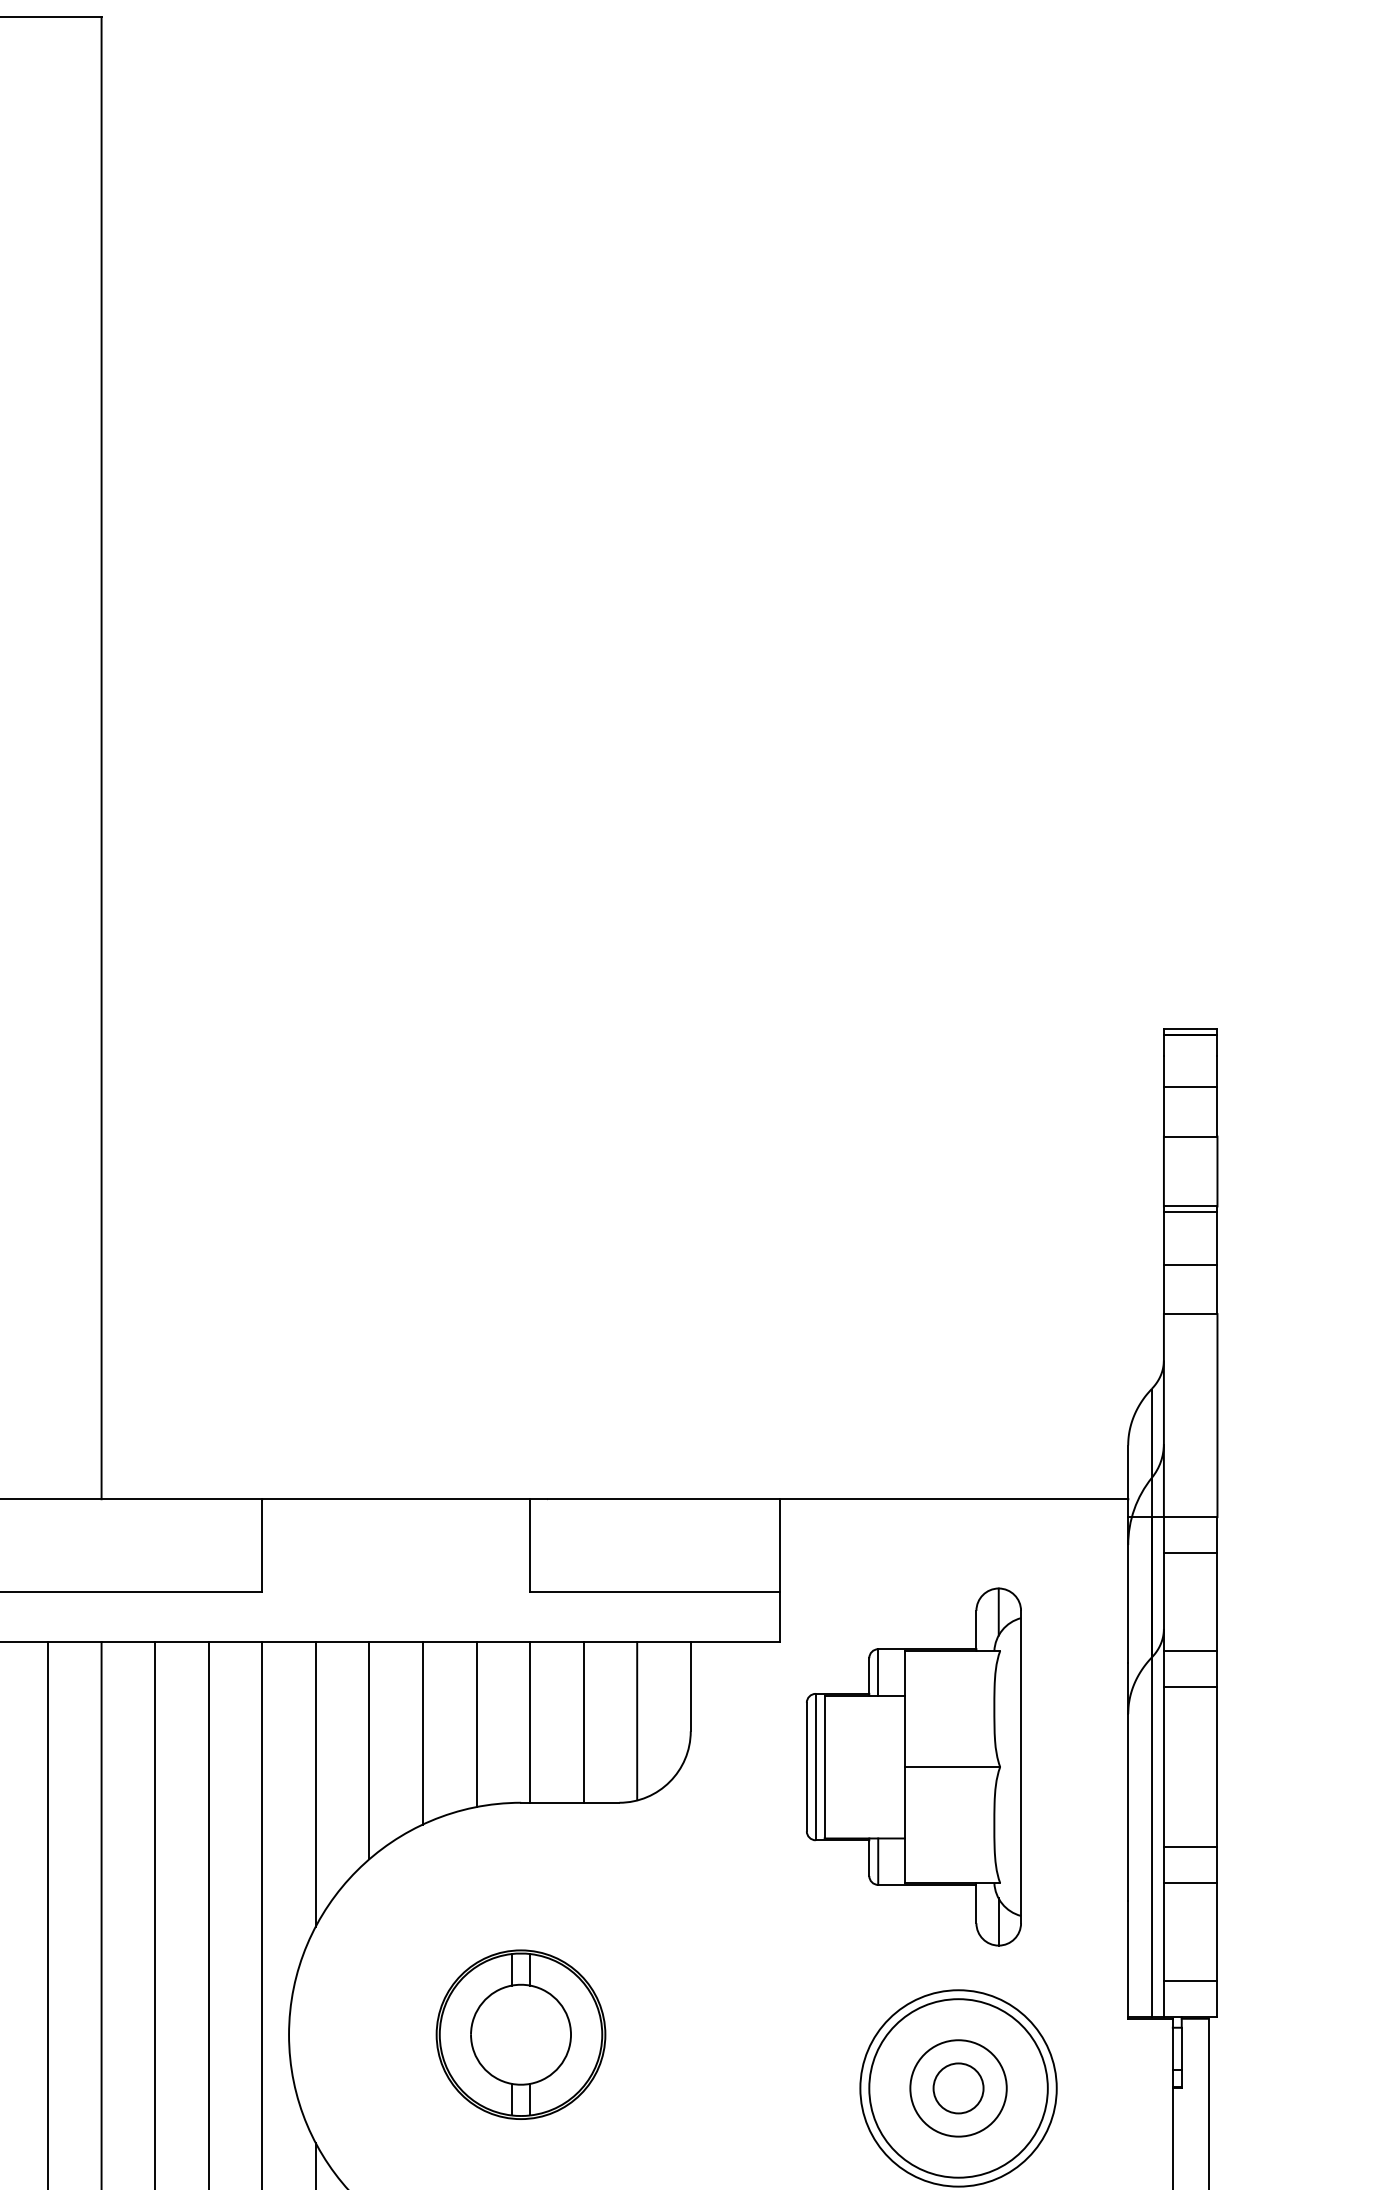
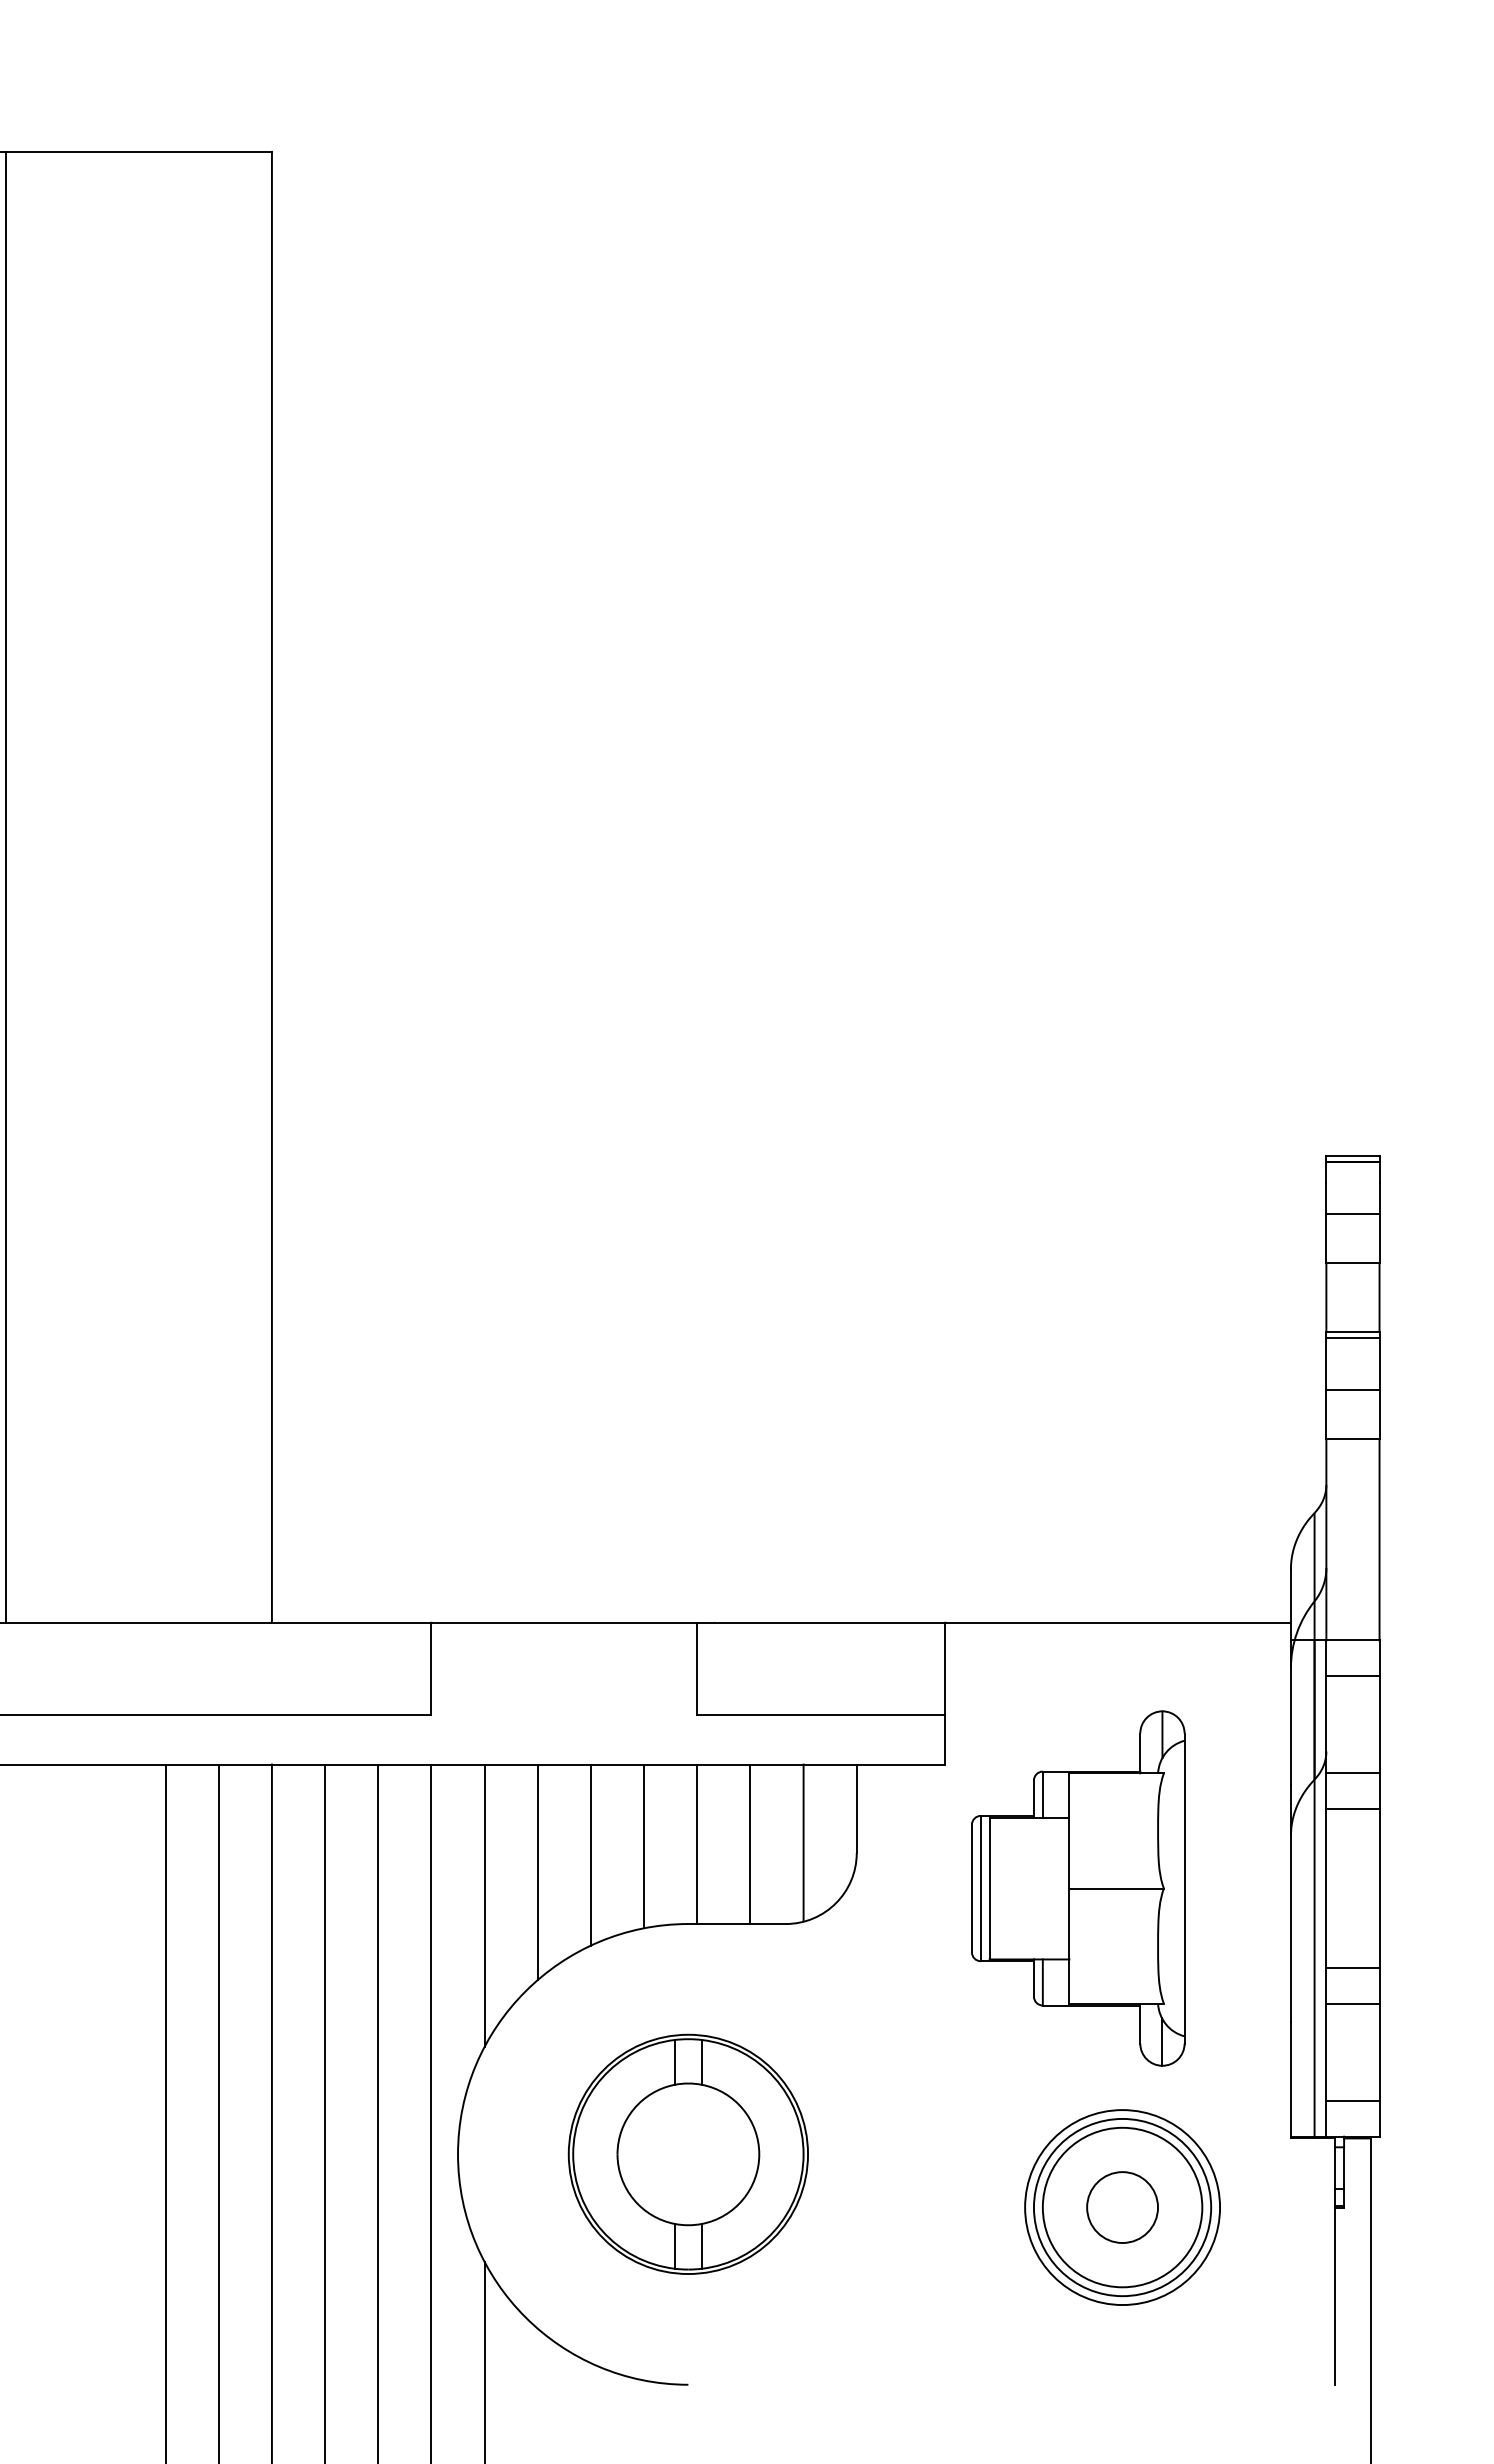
part: (520, 2033) -> (687, 2153), size x1.43
circle: (958, 2088) -> (1122, 2207), size x1.43
circle: (958, 2088) -> (1122, 2207), size x1.67

